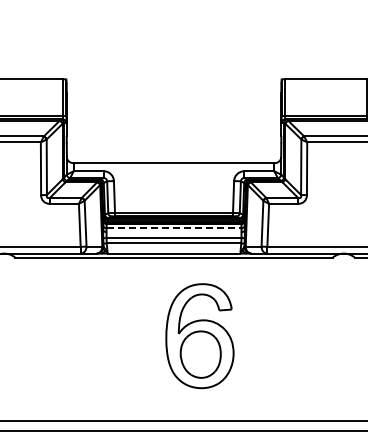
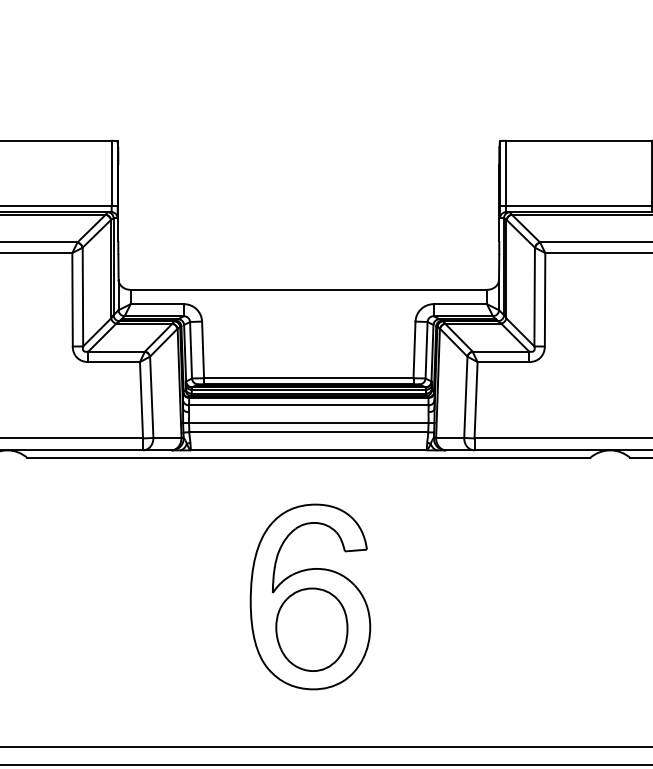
line: (174, 228) -> (309, 405), dashed -> solid
part: (199, 336) -> (309, 597), moved

